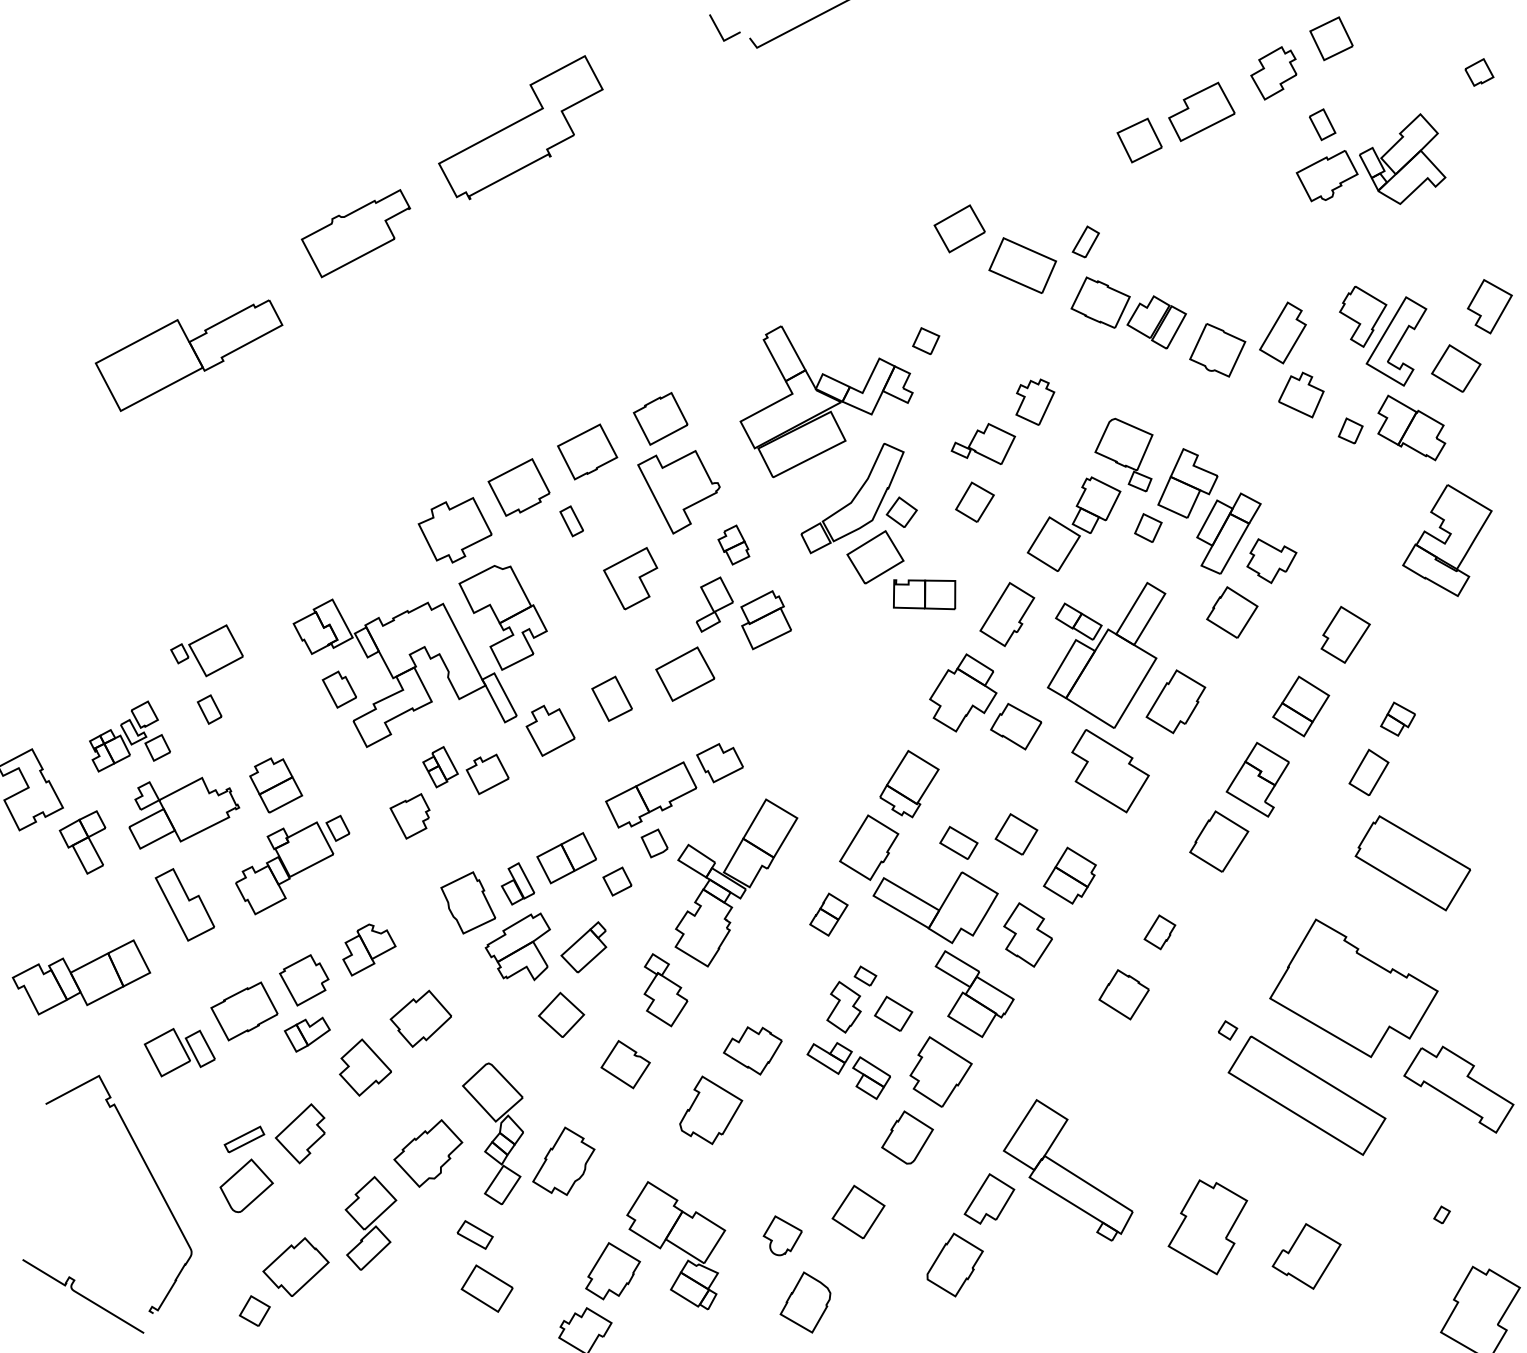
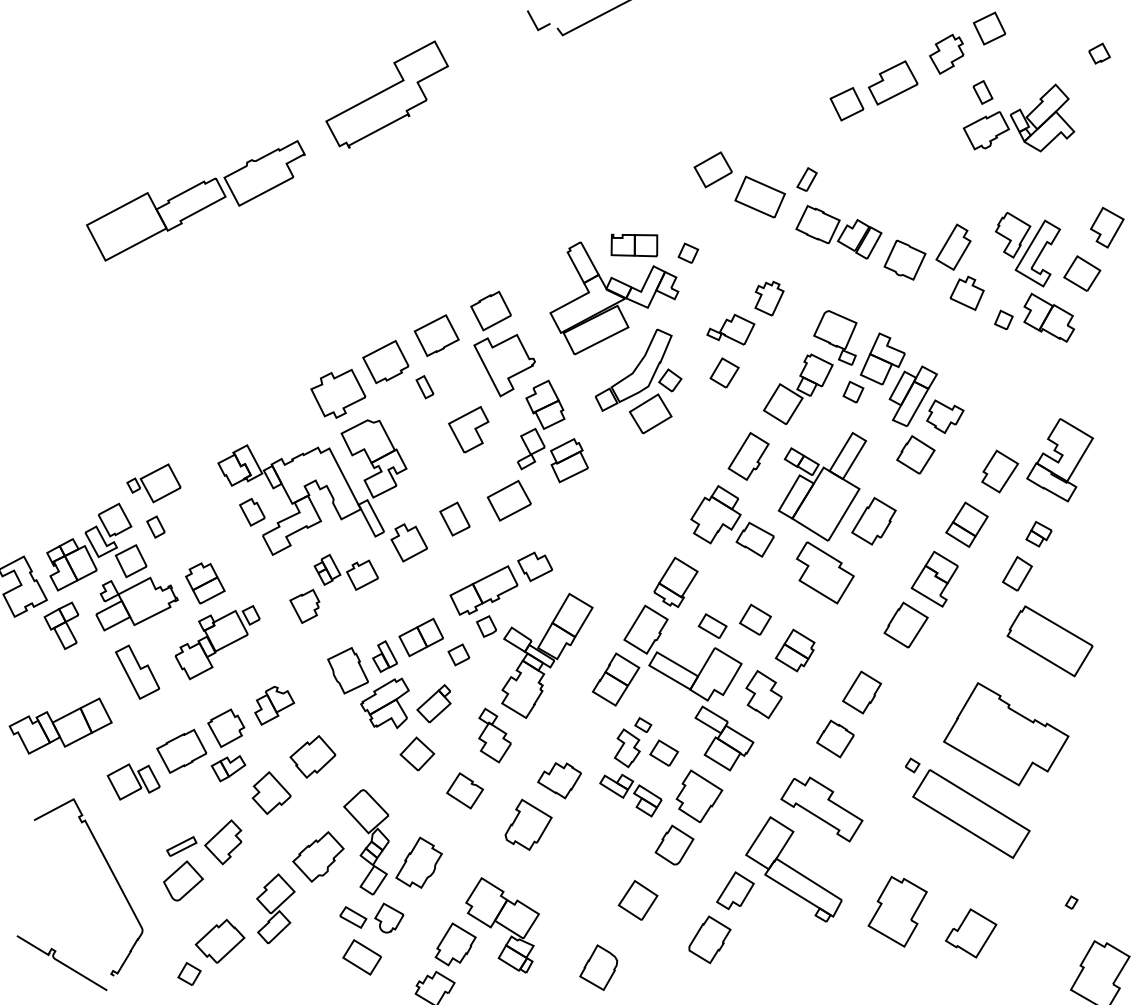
part: (188, 355) -> (155, 219), moved
part: (1447, 540) -> (1060, 460), moved
part: (733, 544) -> (545, 404), size x1.67
part: (924, 594) -> (634, 245), moved
part: (129, 736) -> (96, 547), size x1.67
part: (828, 914) -> (615, 679), size x1.67
part: (1159, 932) -> (861, 692), size x1.67
part: (1458, 1089) -> (821, 809), moved
part: (782, 1235) -> (389, 917), moved

